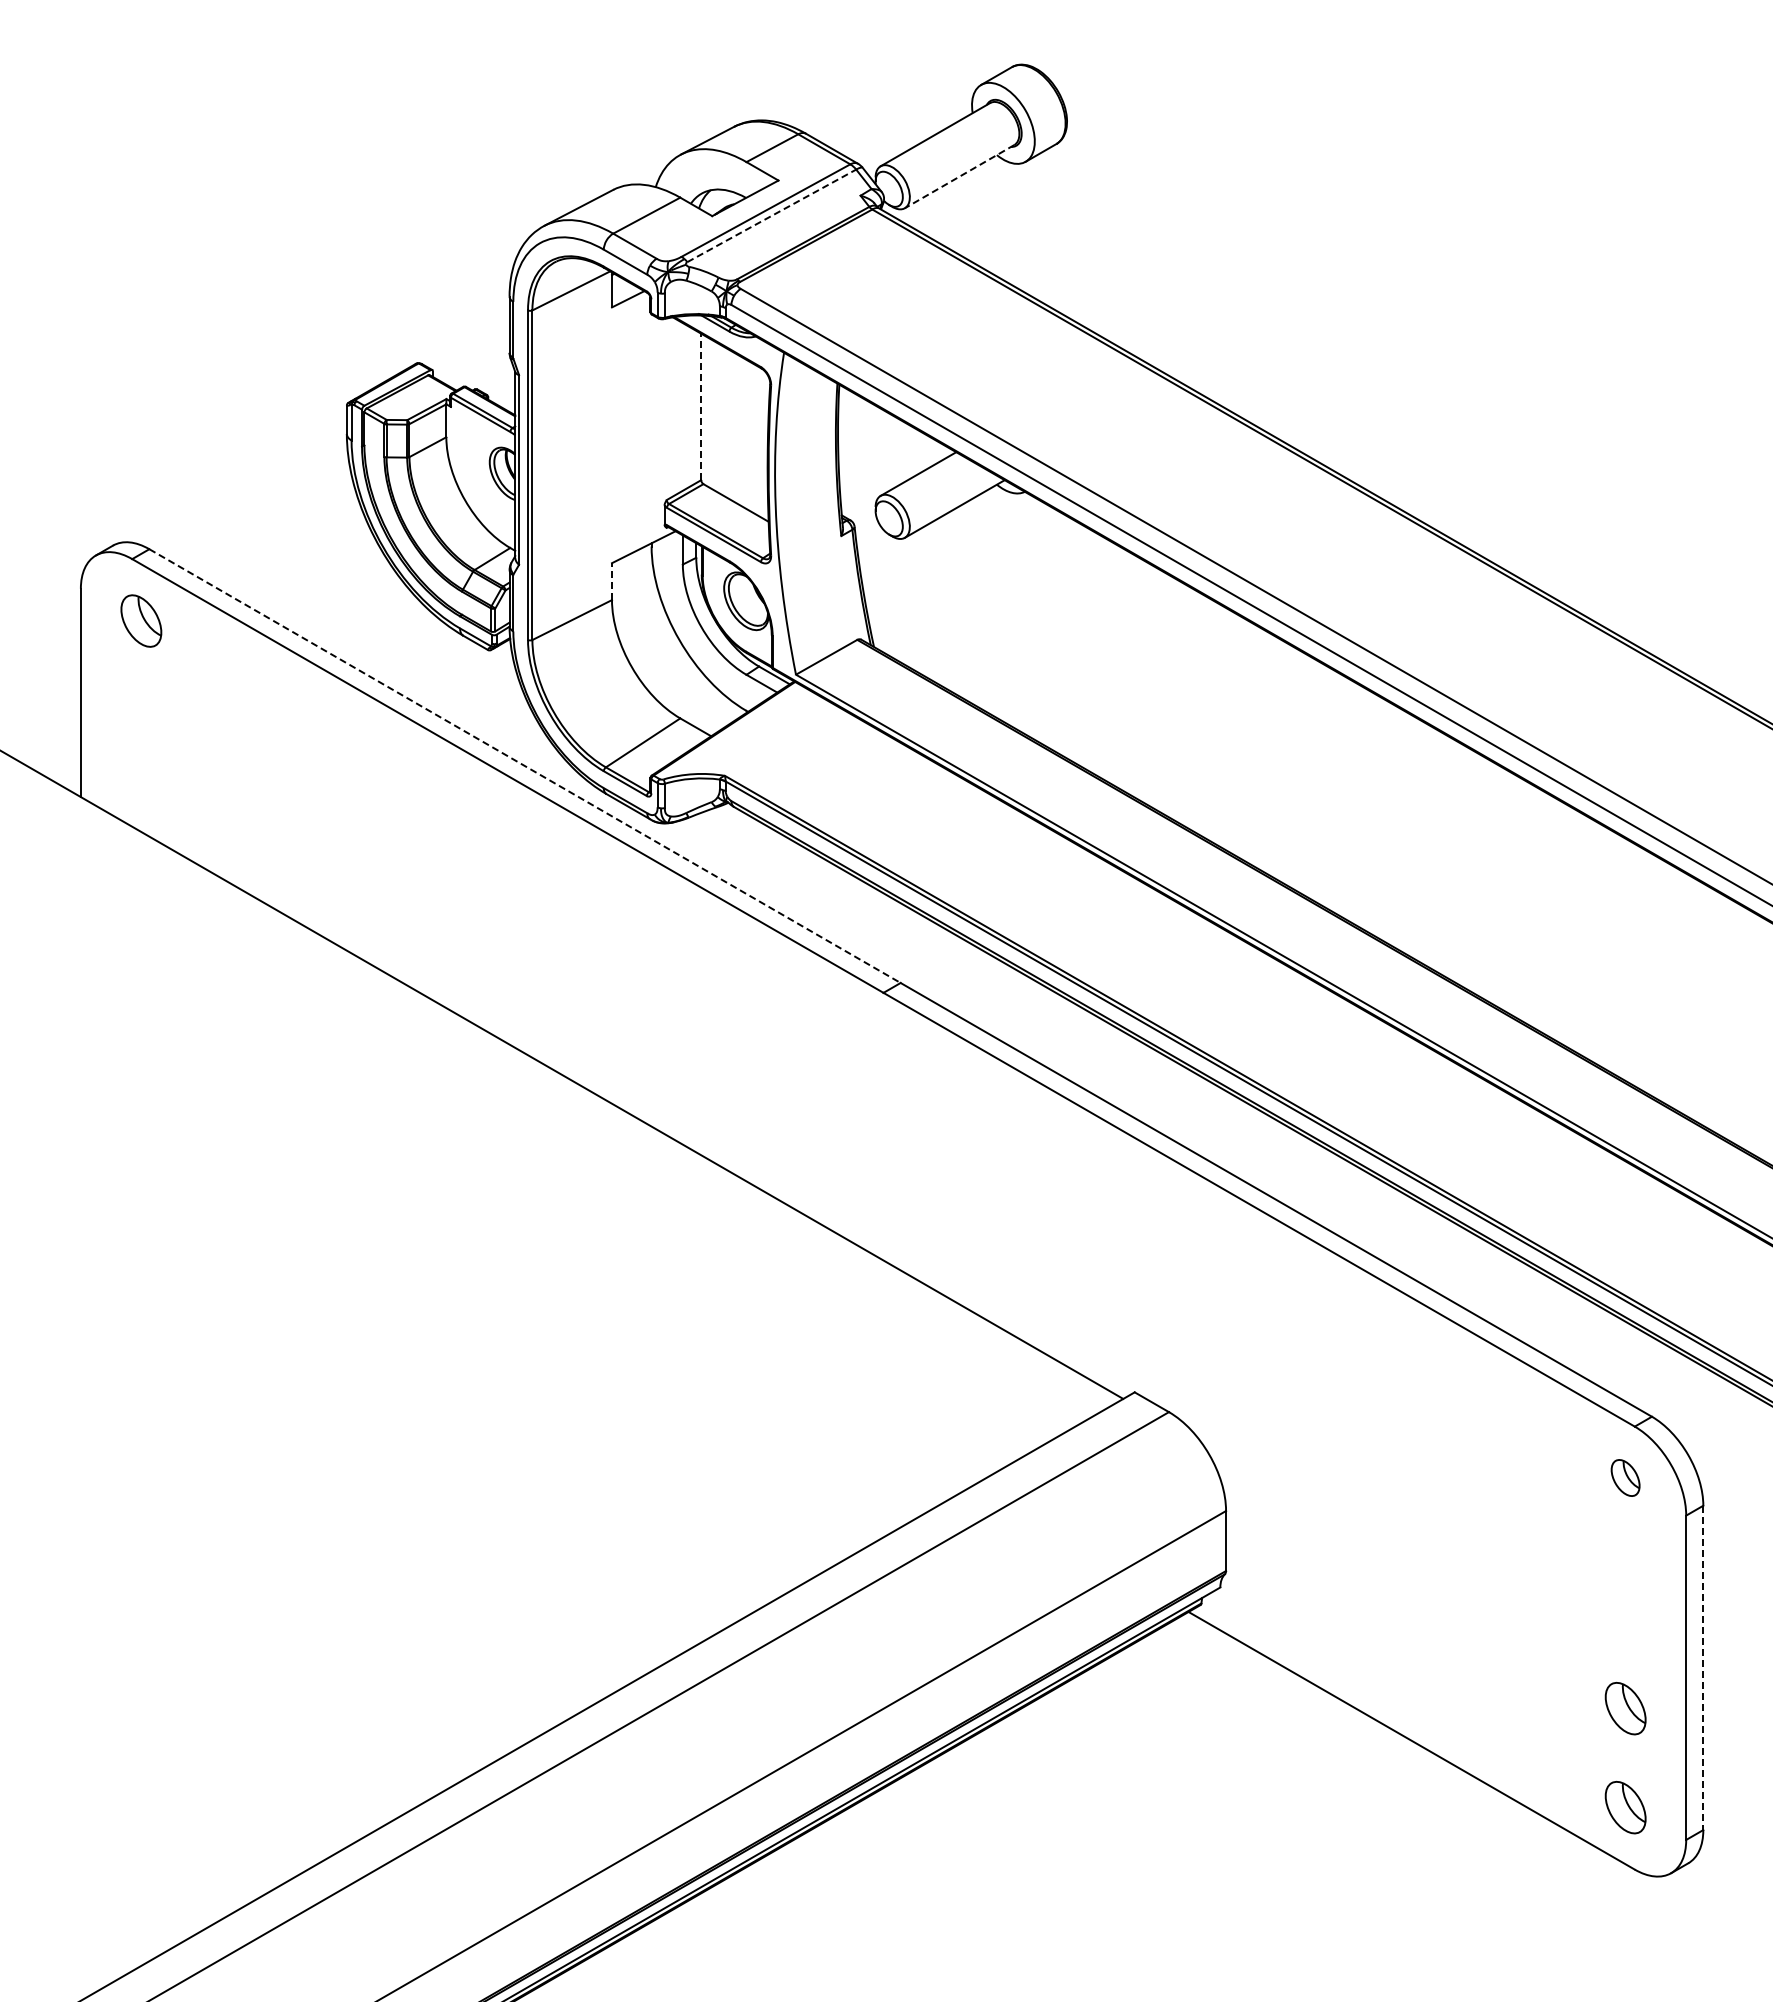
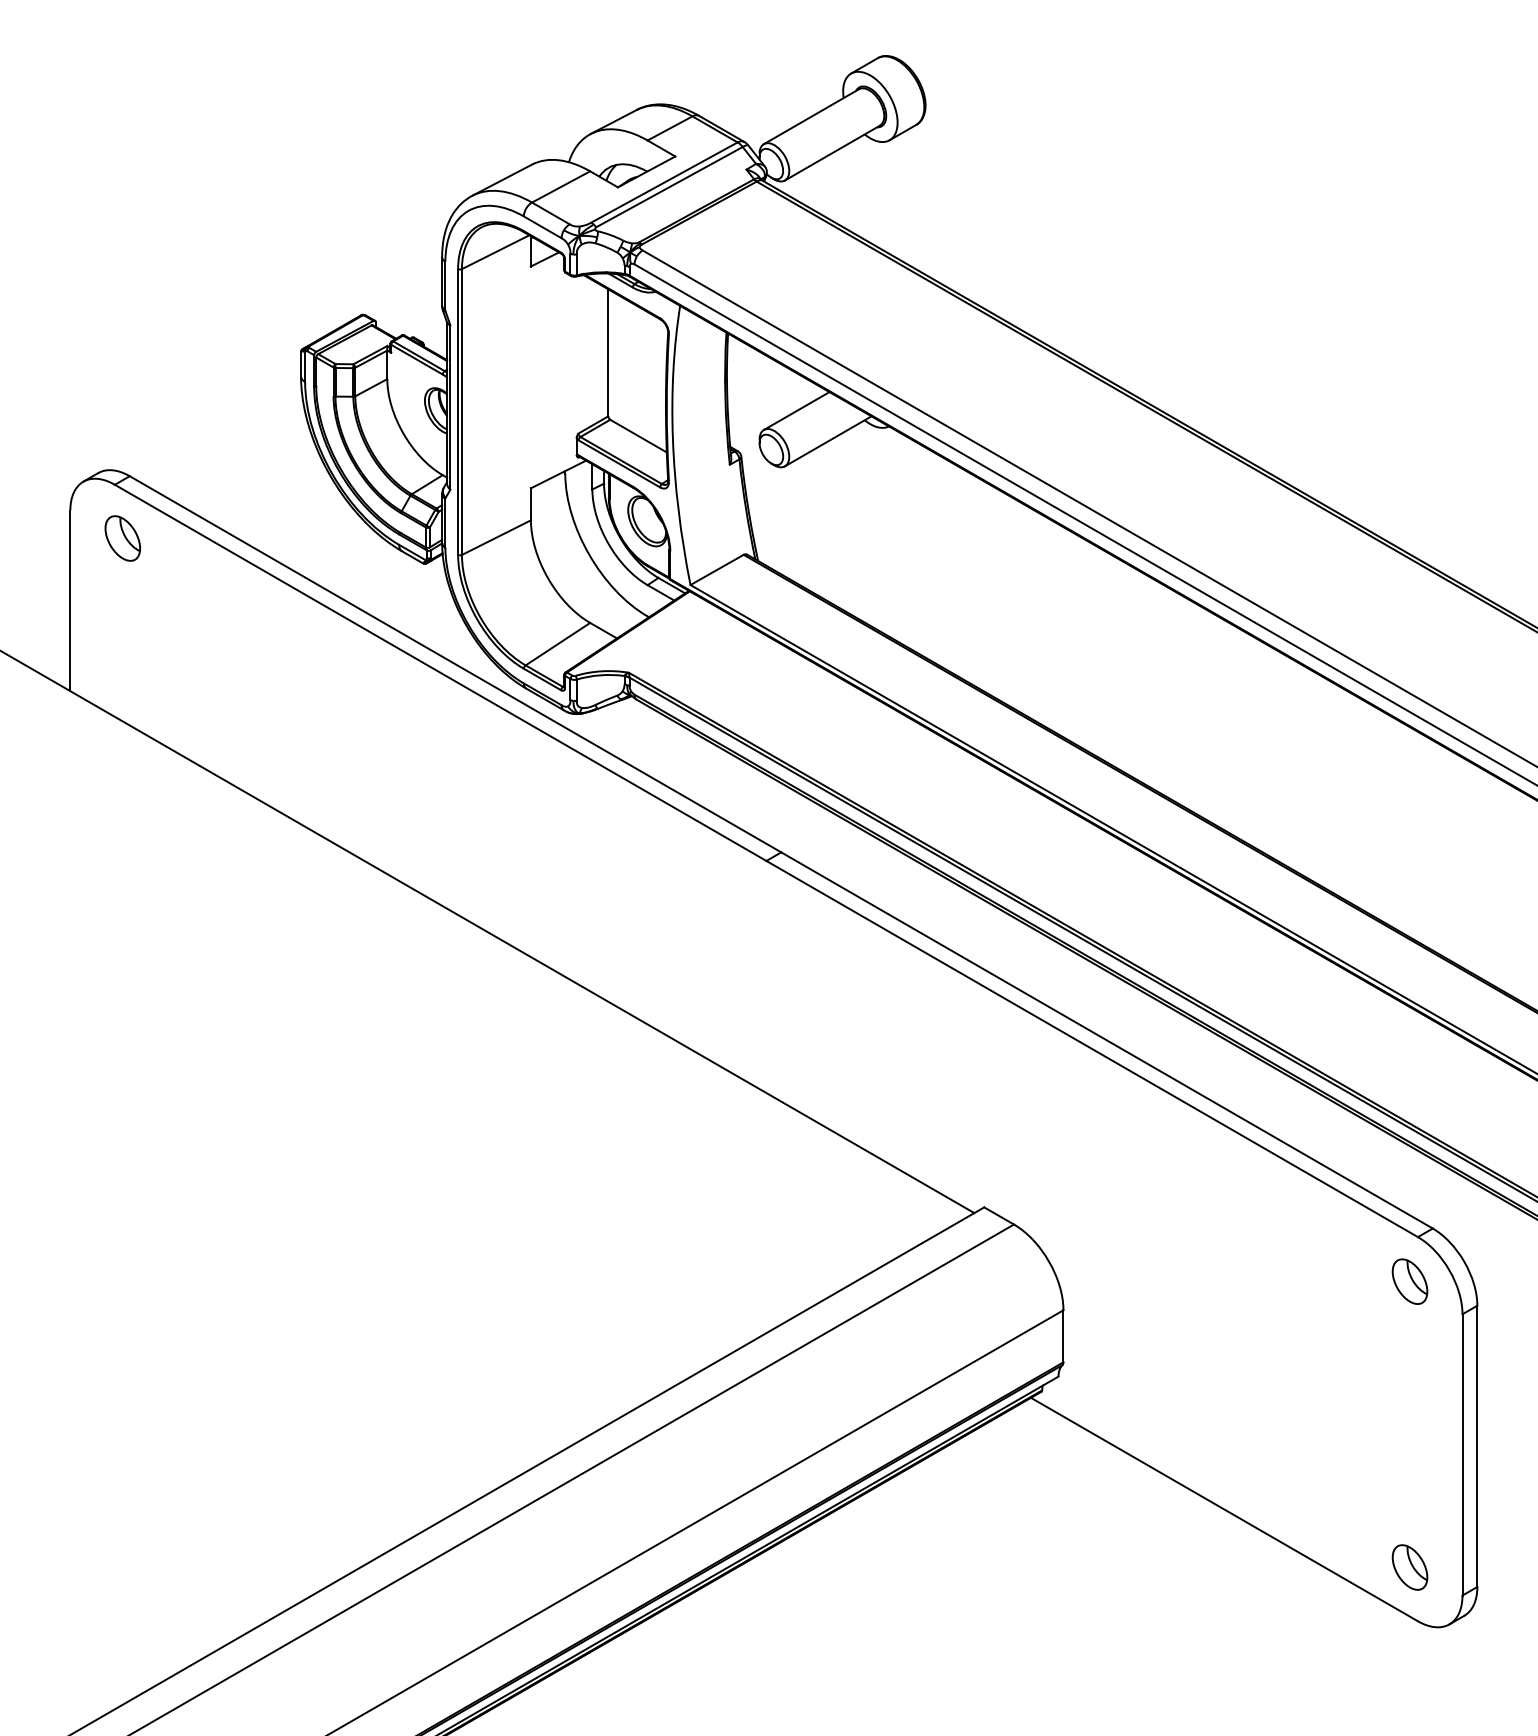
line: (959, 176) -> (832, 152), dashed -> solid
line: (772, 215) -> (670, 186), dashed -> solid
line: (701, 406) -> (608, 352), dashed -> solid
line: (612, 581) -> (531, 504), dashed -> solid
line: (525, 766) -> (455, 664), dashed -> solid
part: (1625, 1477) -> (1409, 1281), size x1.43
line: (1703, 1668) -> (1477, 1446), dashed -> solid
part: (1625, 1708) -> (1409, 1481), removed

